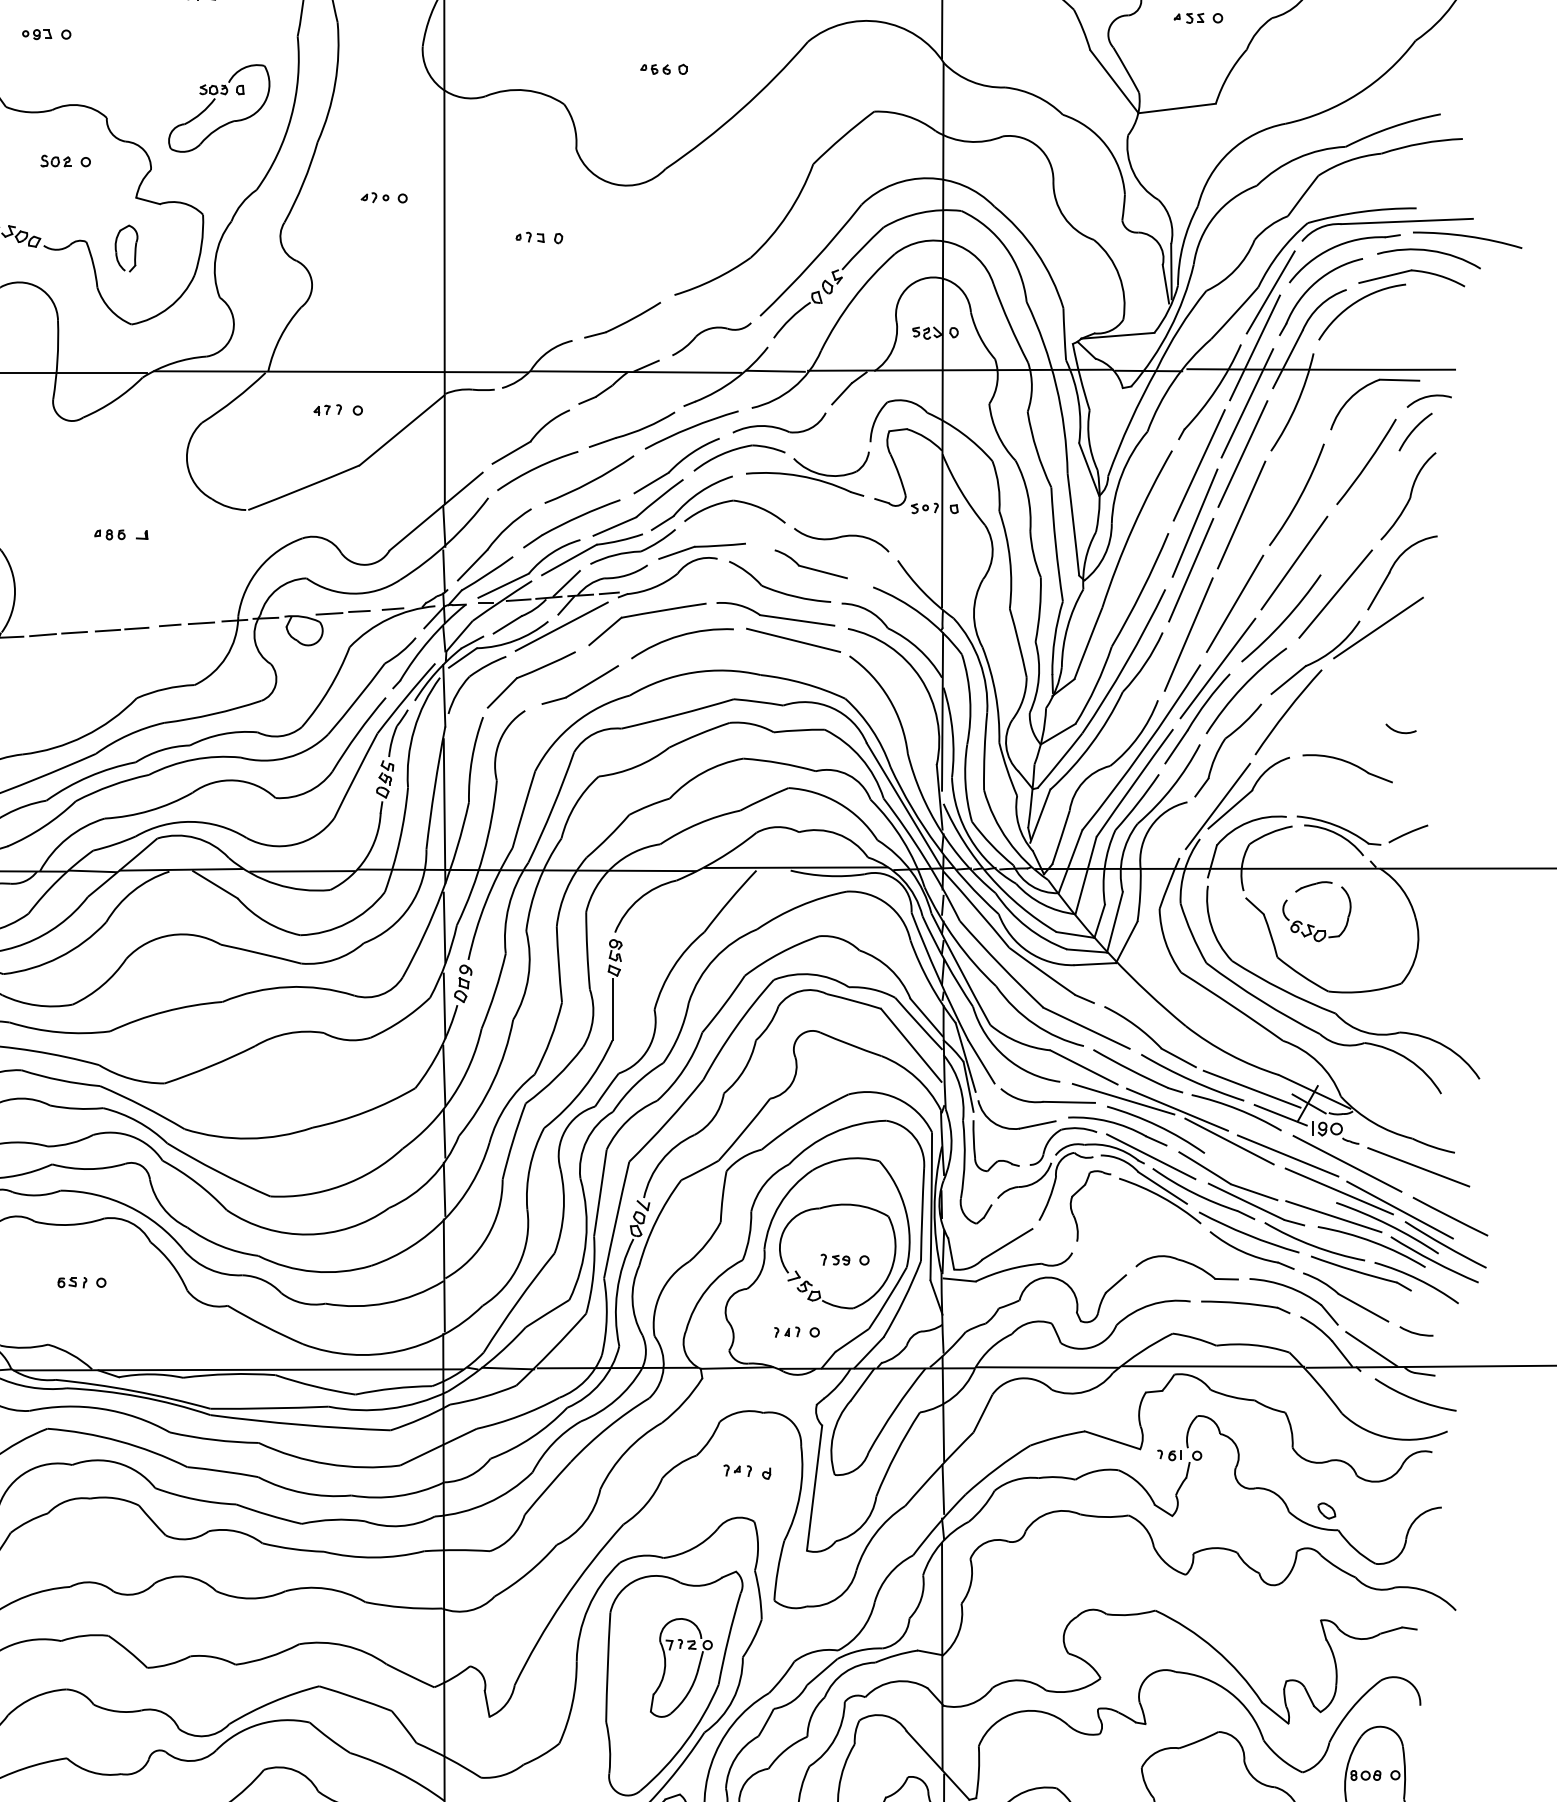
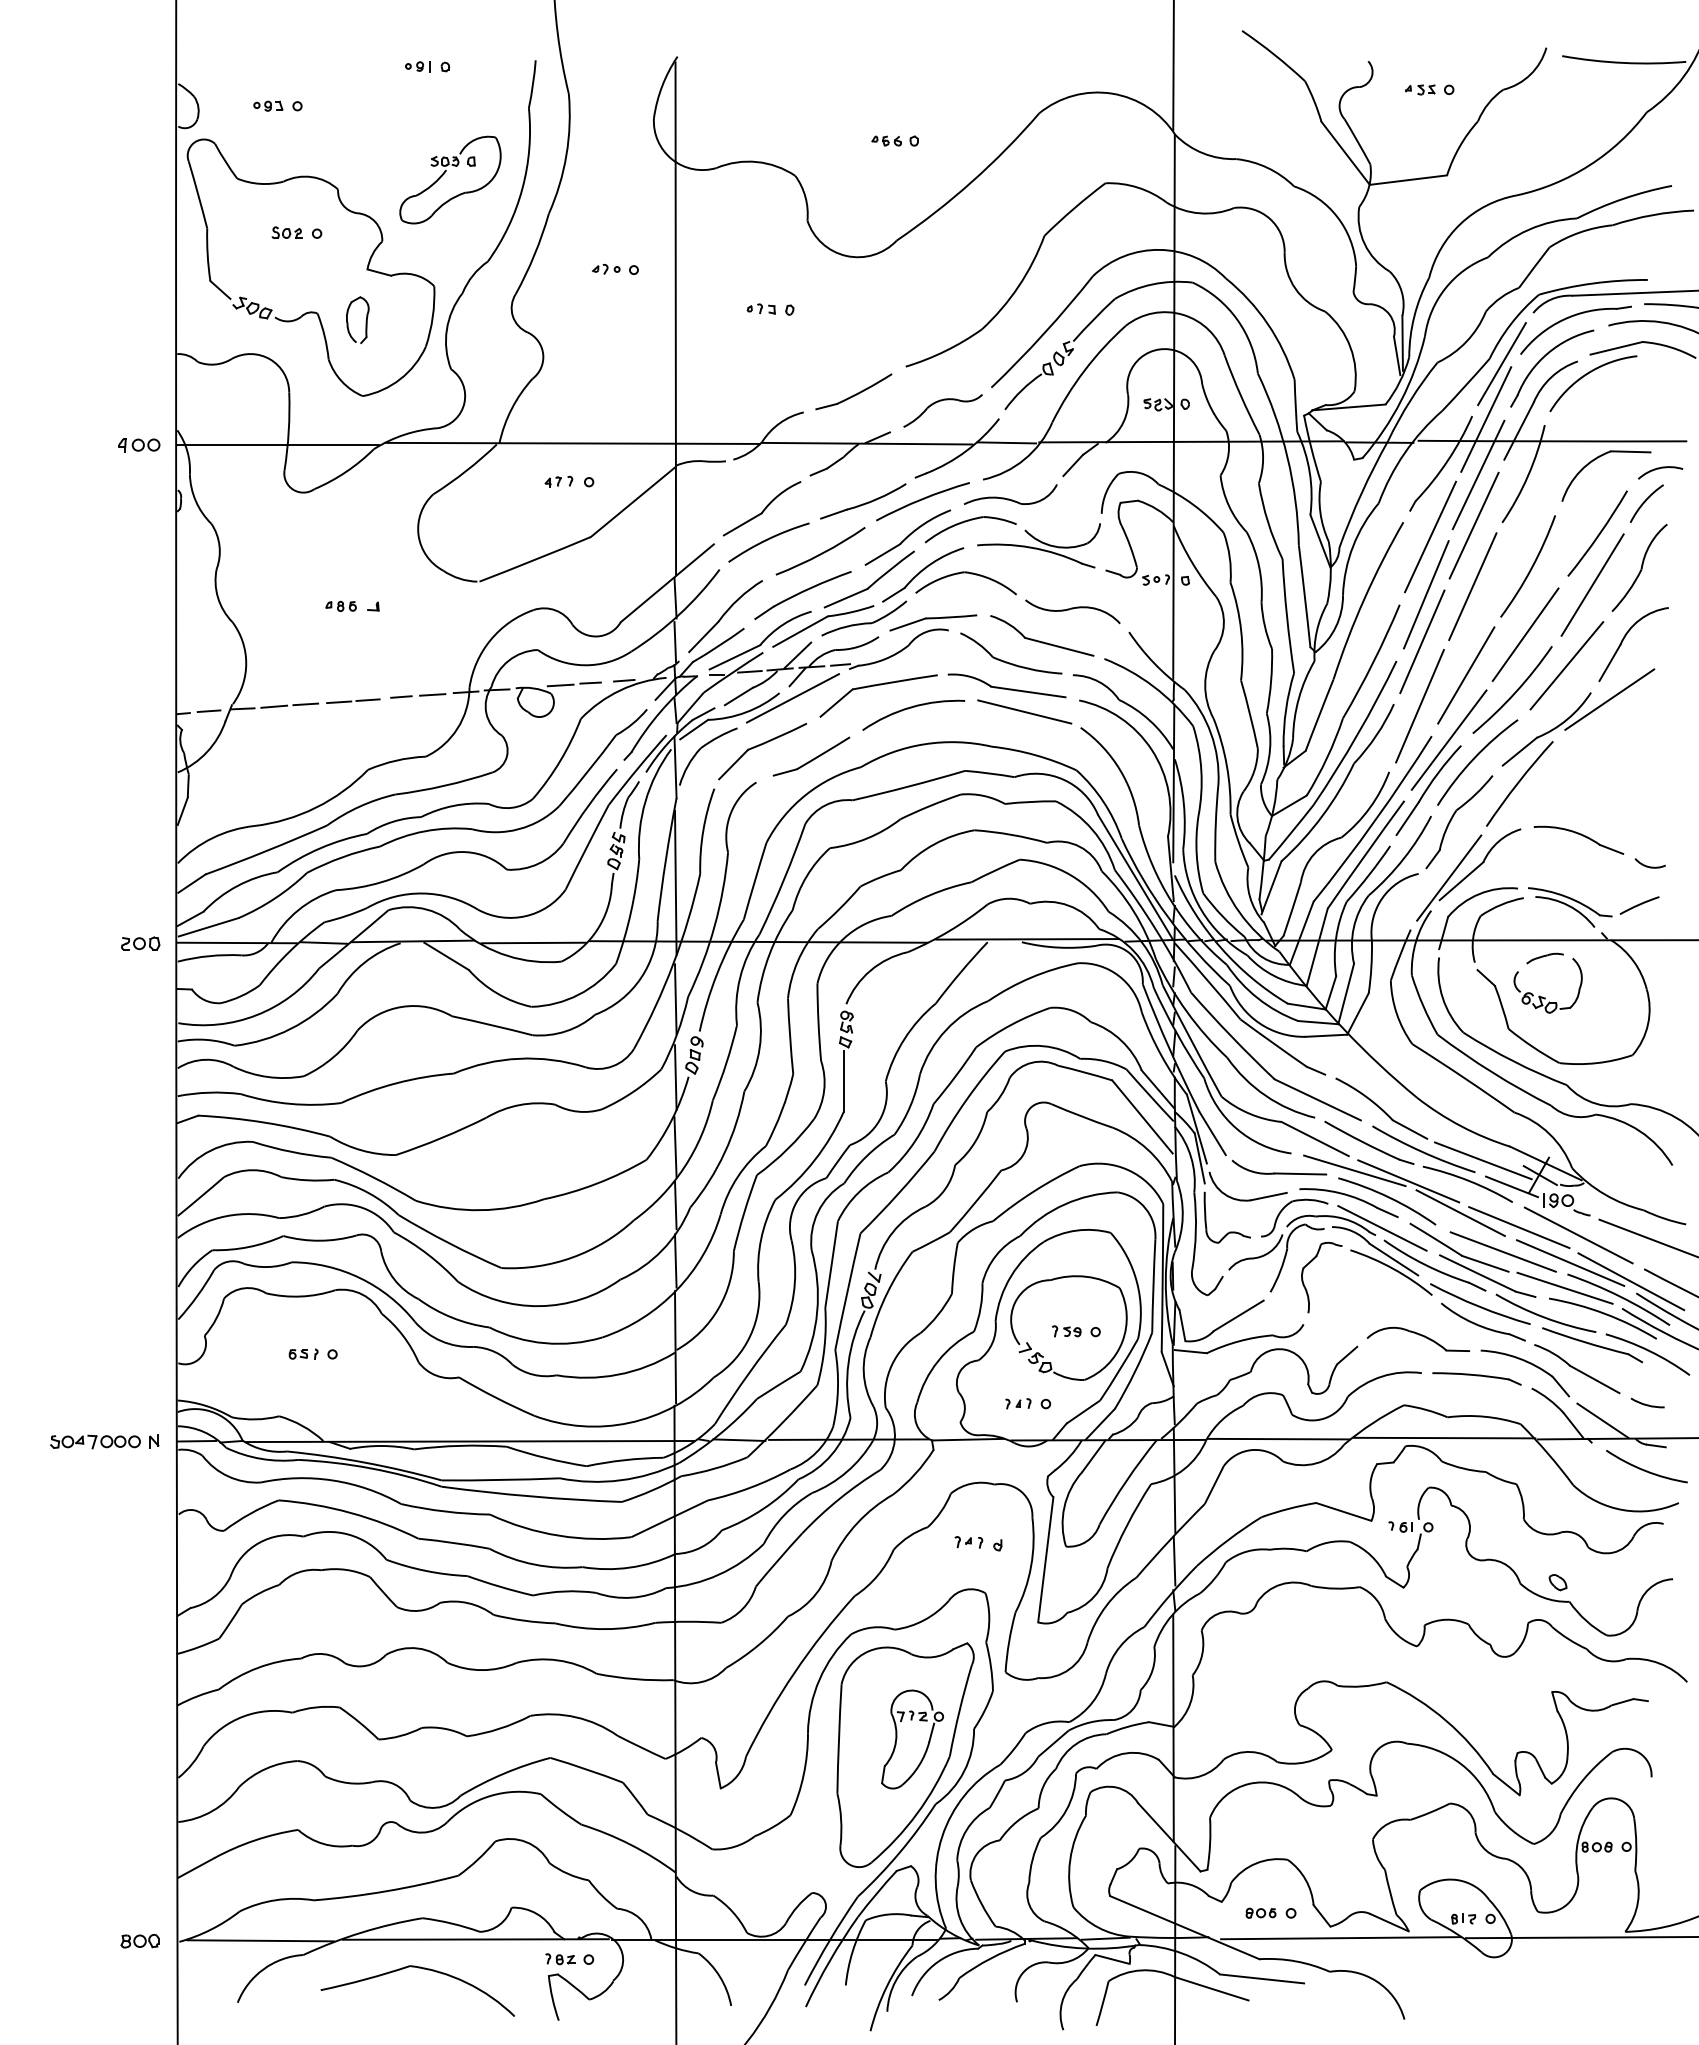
line: (1361, 512) -> (1592, 584), added
part: (811, 563) -> (1042, 635), size x1.43
arc: (1398, 730) -> (1647, 865), moved
line: (1271, 1179) -> (1502, 1251), added

